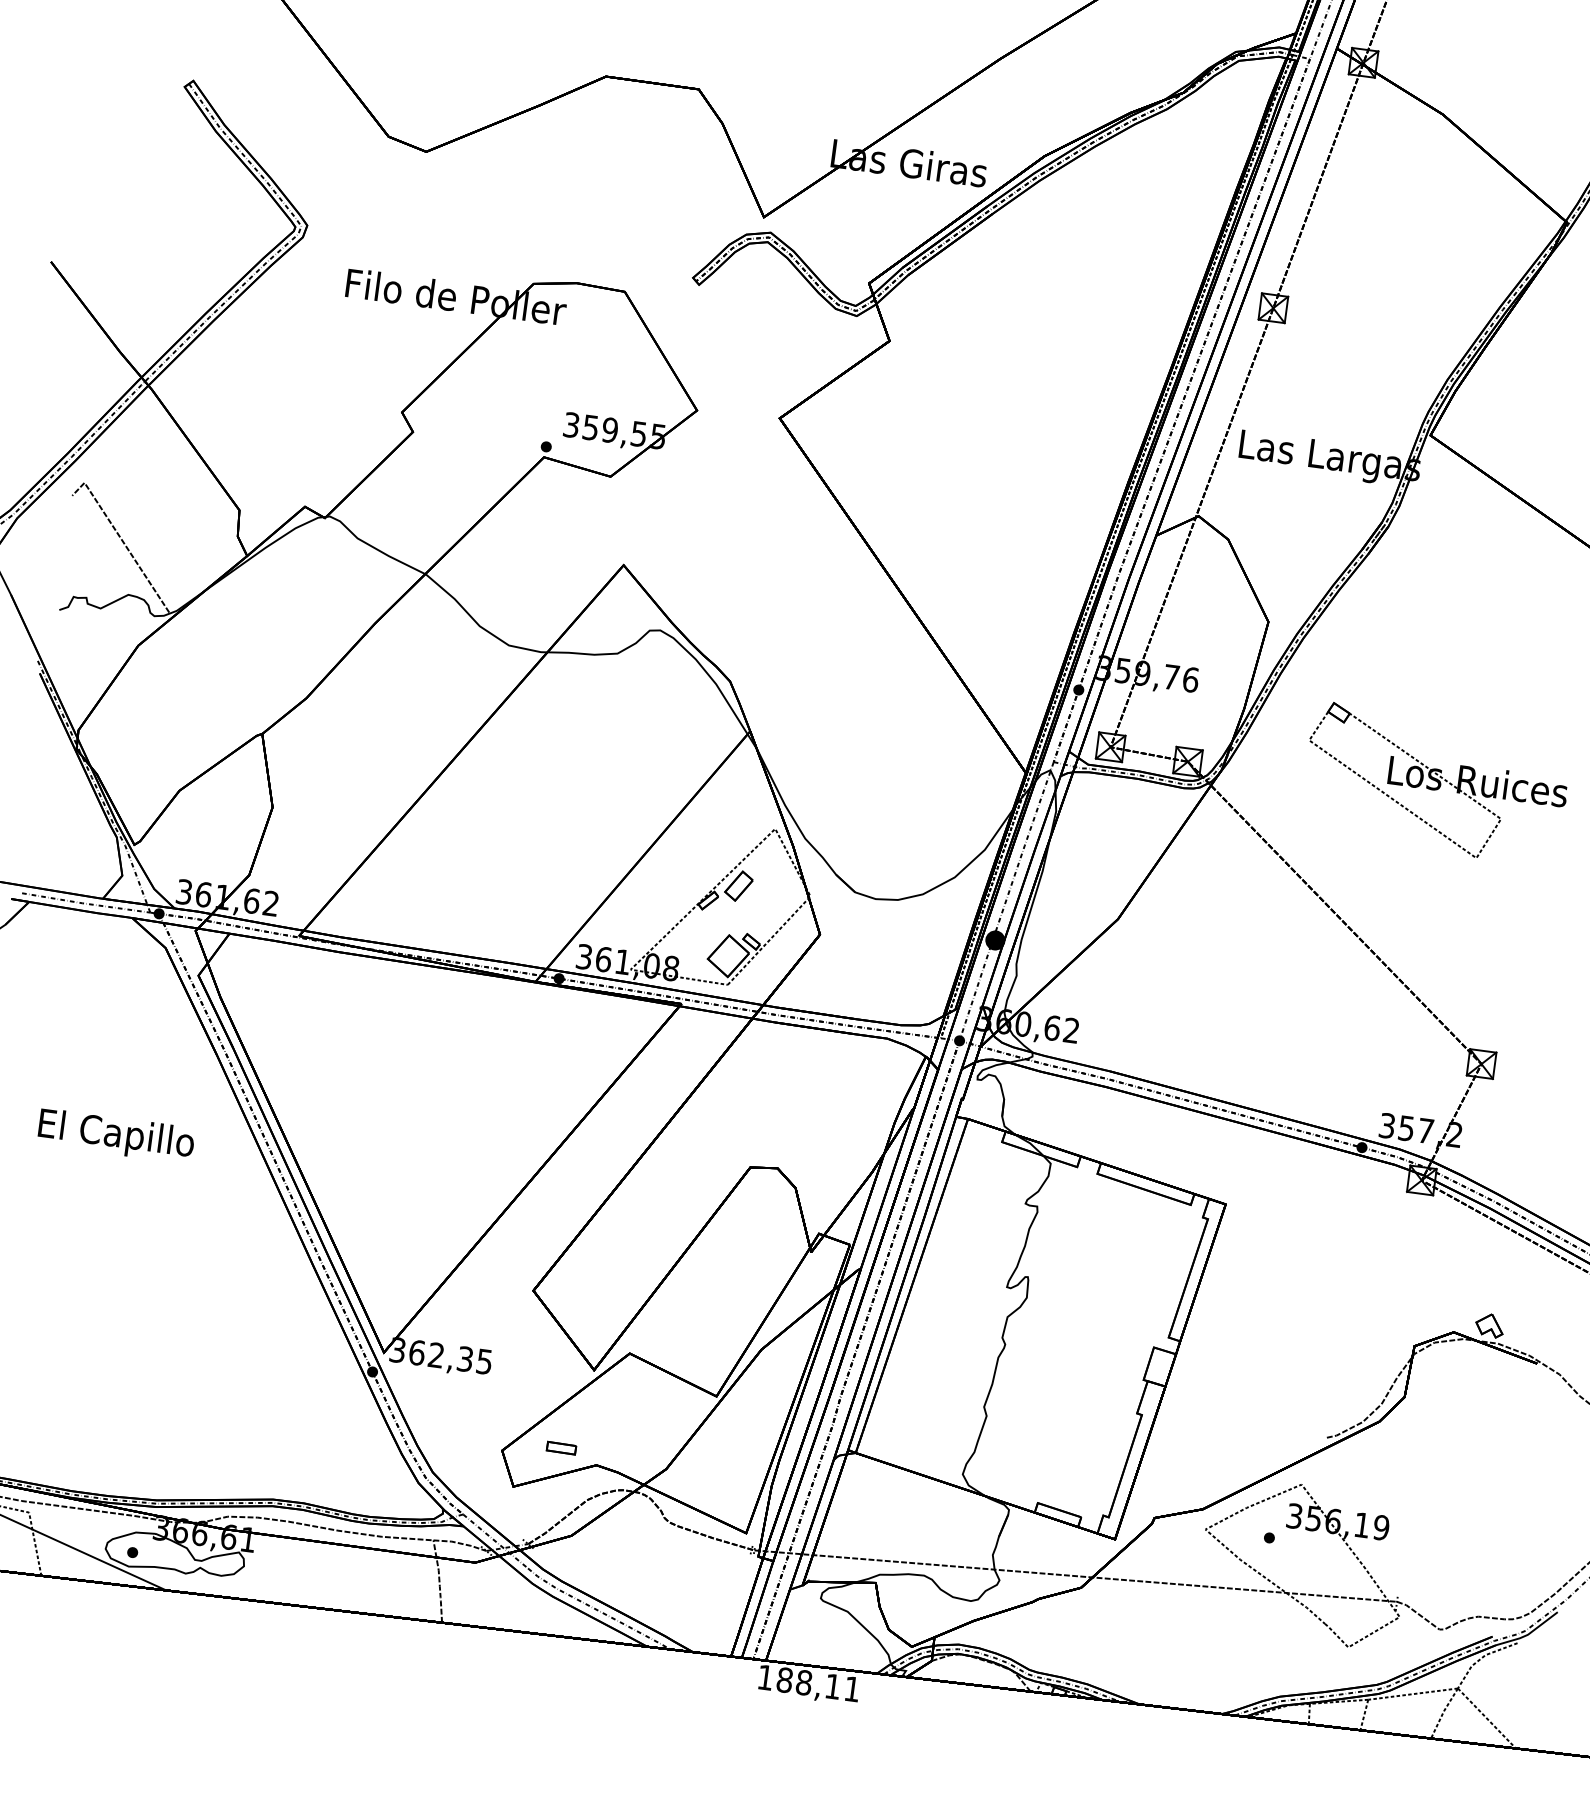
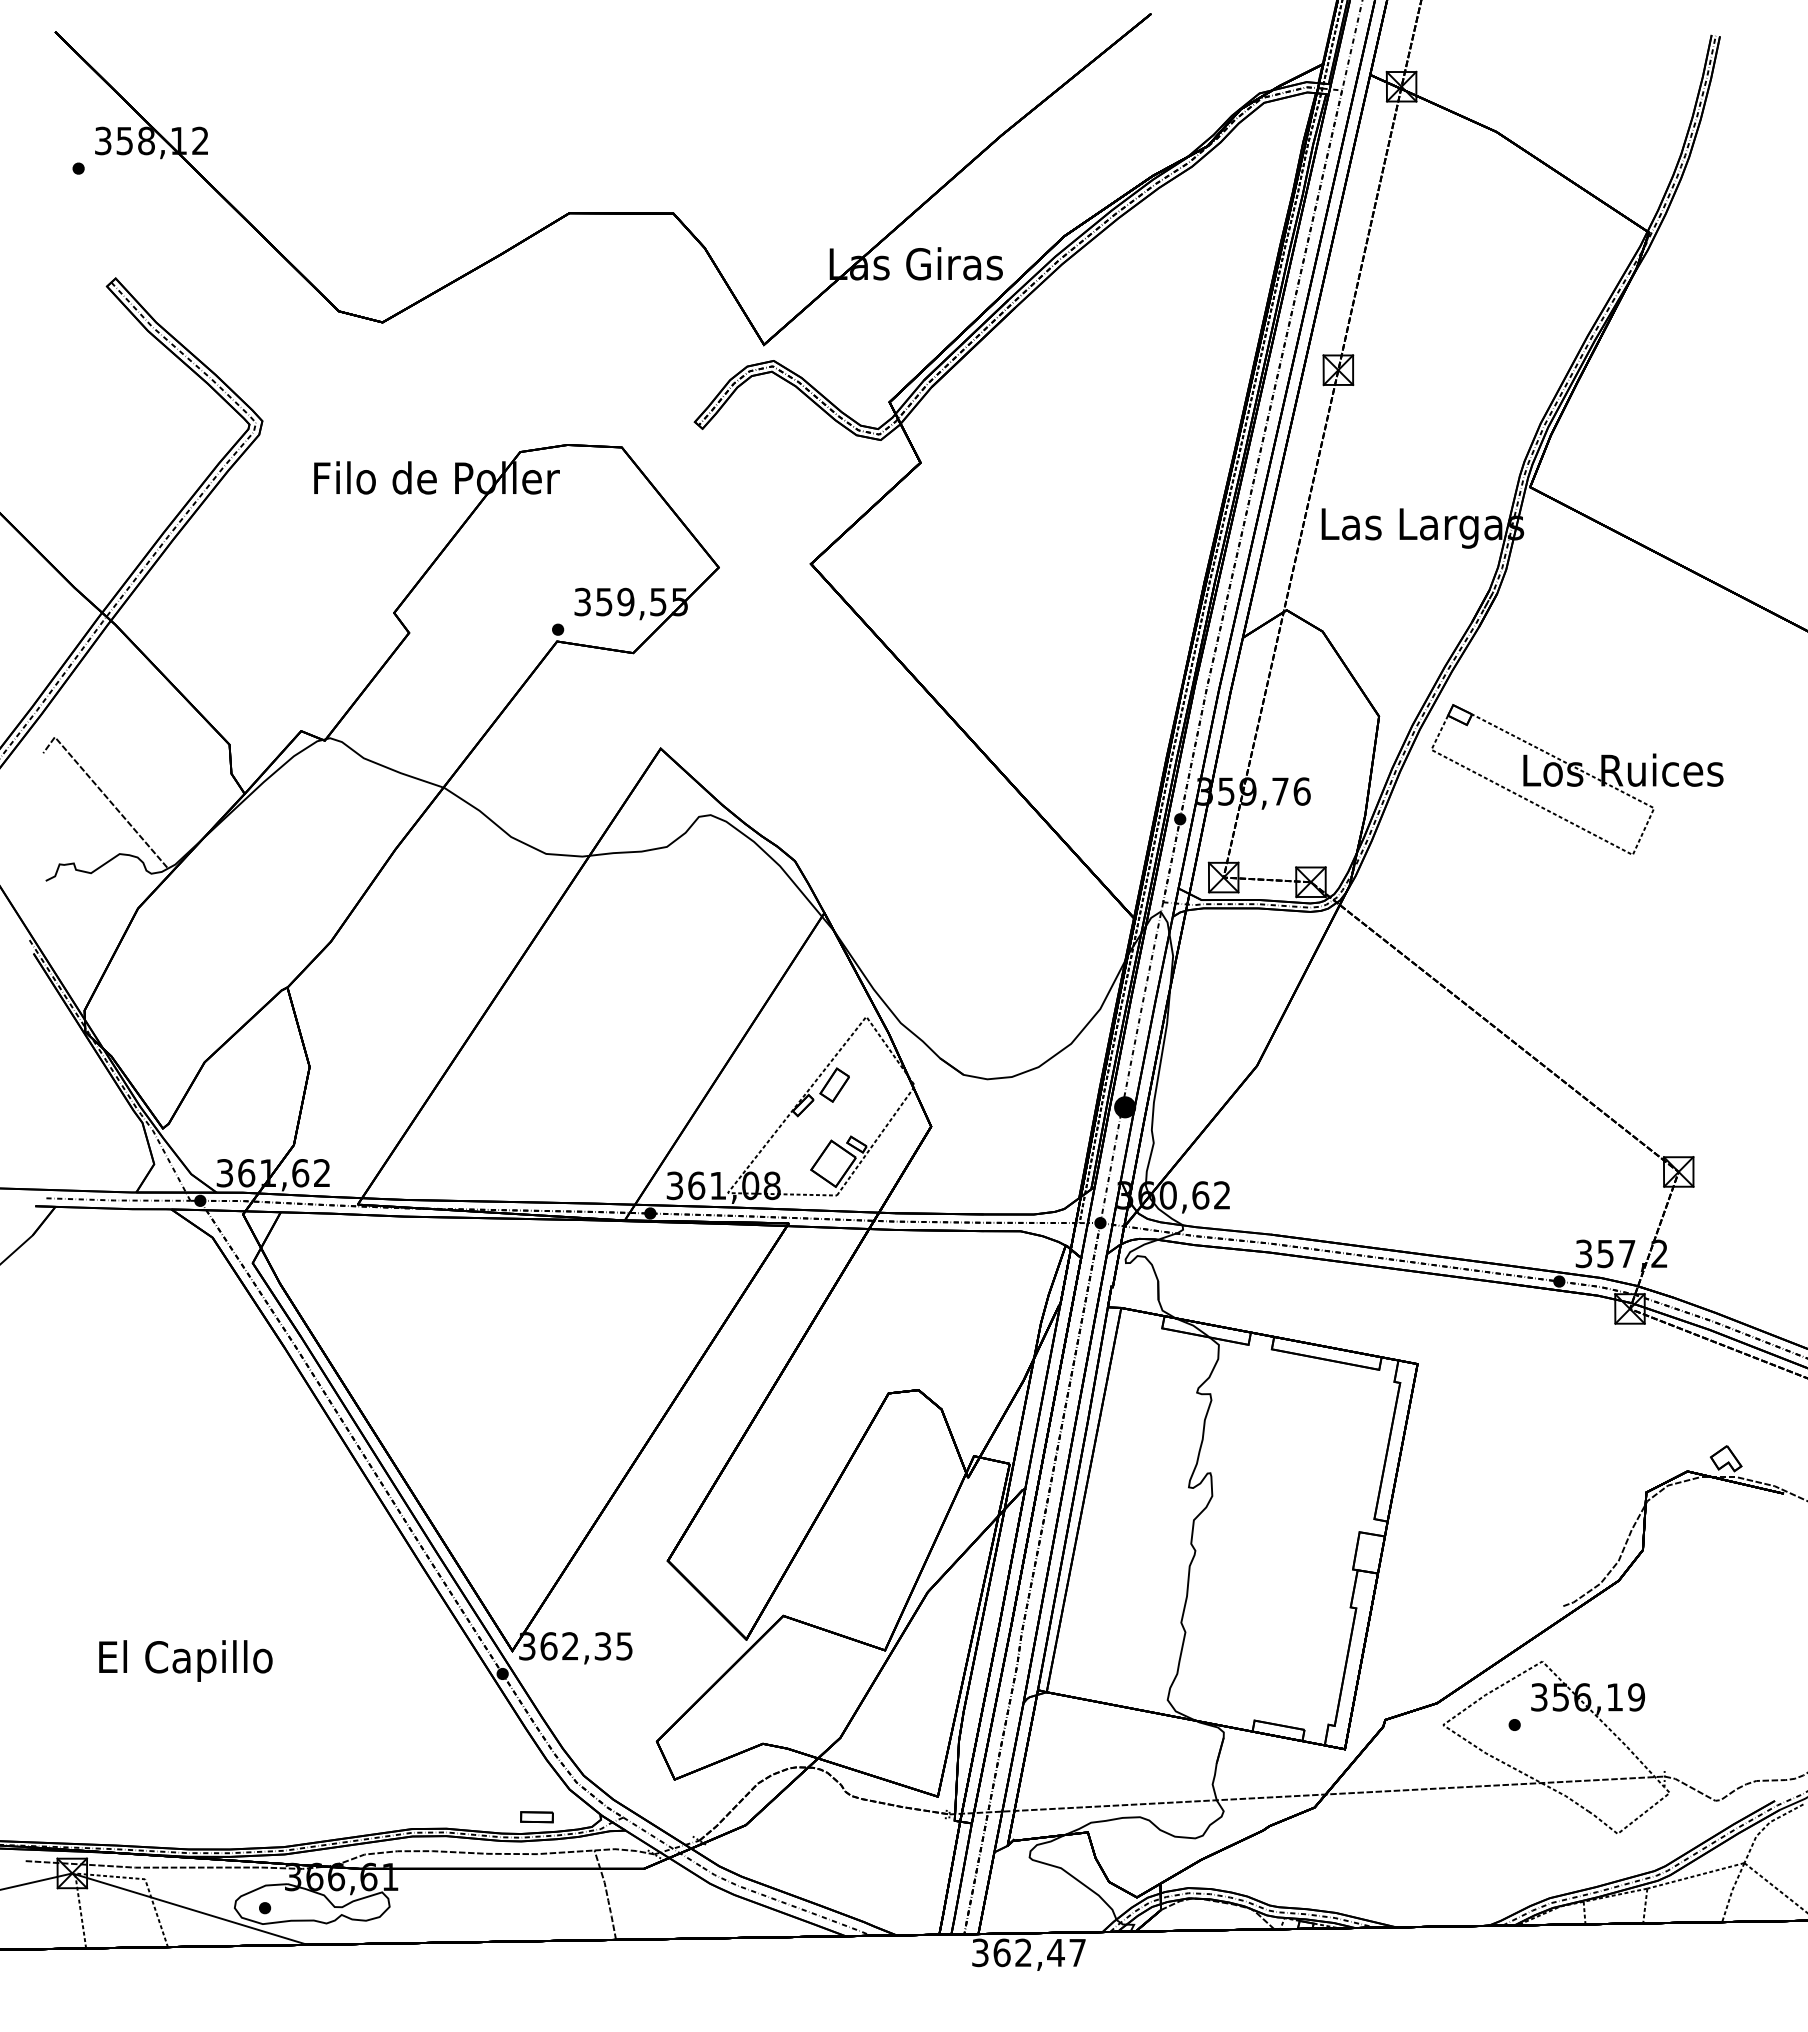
part: (1436, 784) -> (1577, 779), moved
text: (116, 1135) -> (185, 1660), moved
part: (561, 1448) -> (536, 1817), moved
text: (808, 1683) -> (1028, 1952), 188,11 -> 362,47

